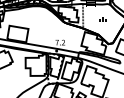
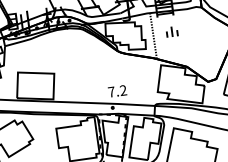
part: (102, 19) -> (170, 32), moved

